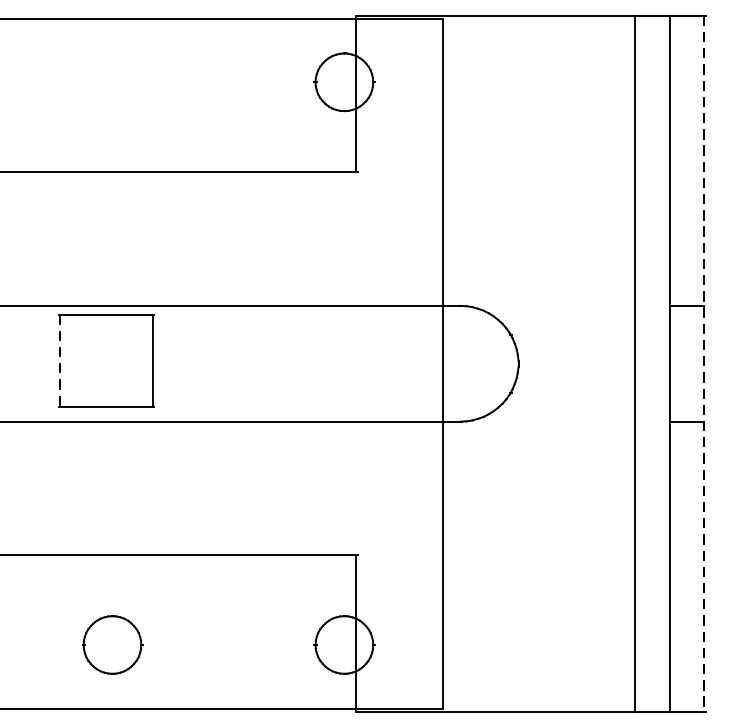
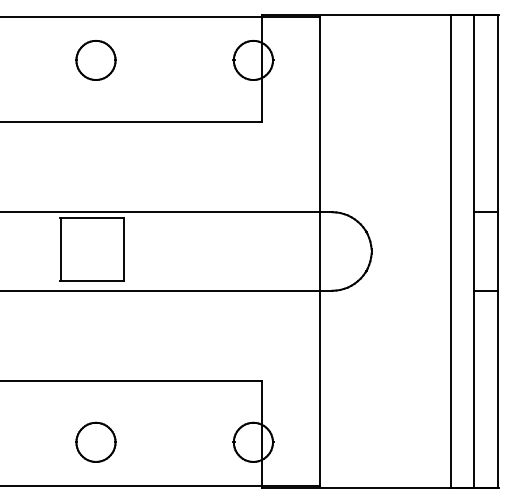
part: (111, 82) -> (95, 60), added
line: (60, 360) -> (60, 249), dashed -> solid
line: (703, 363) -> (497, 251), dashed -> solid

